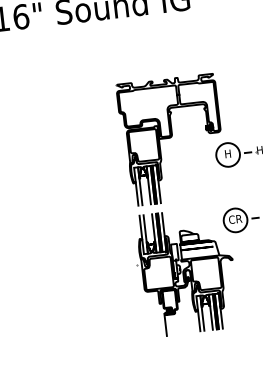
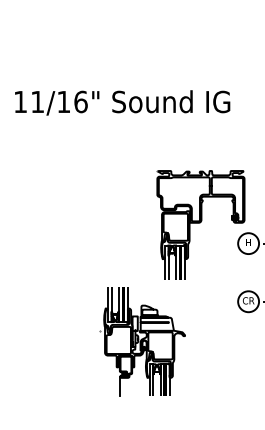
part: (185, 271) -> (142, 341), moved

